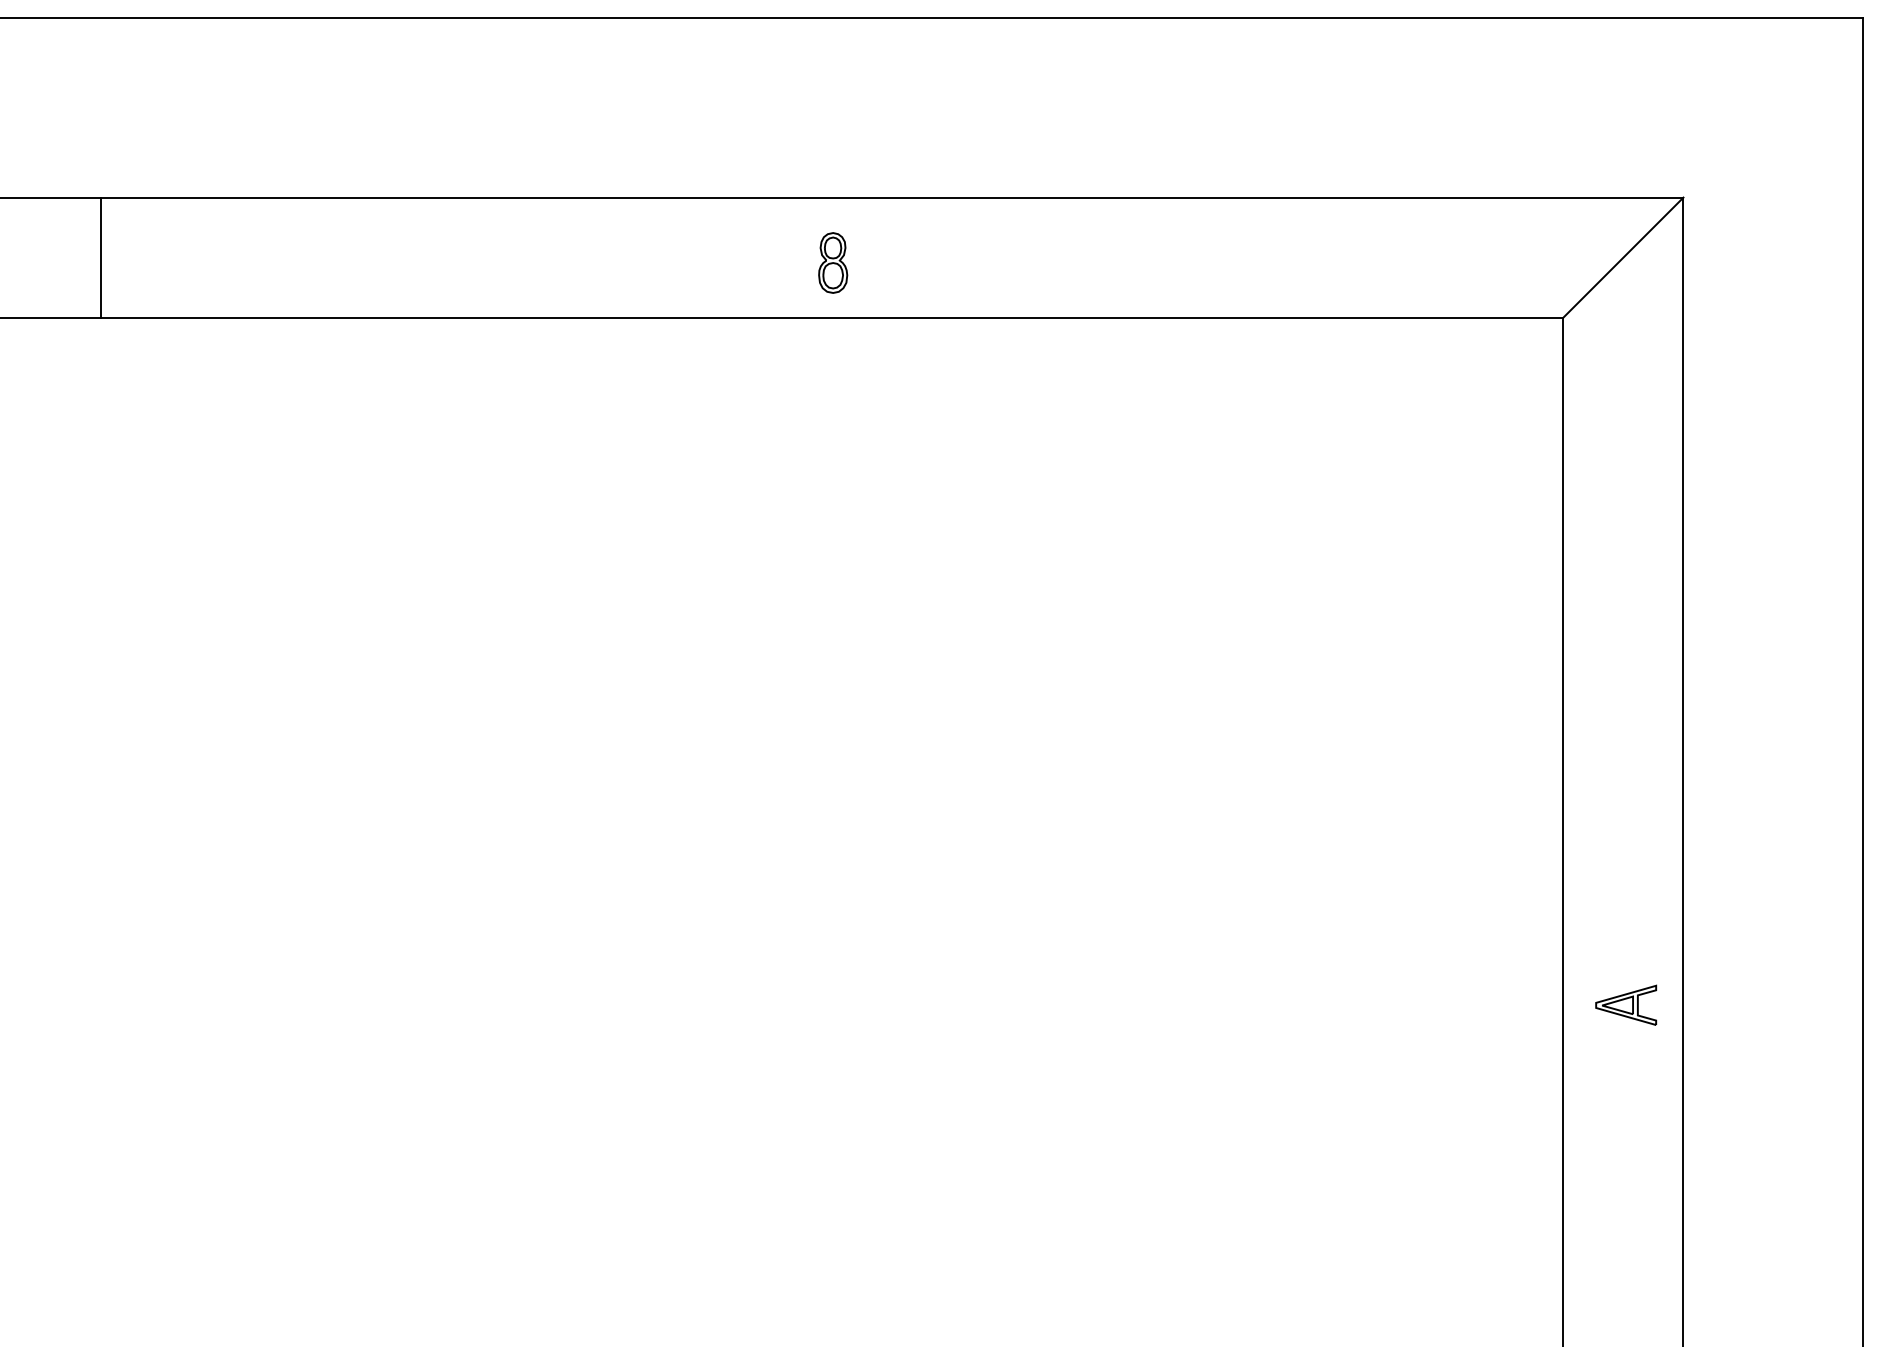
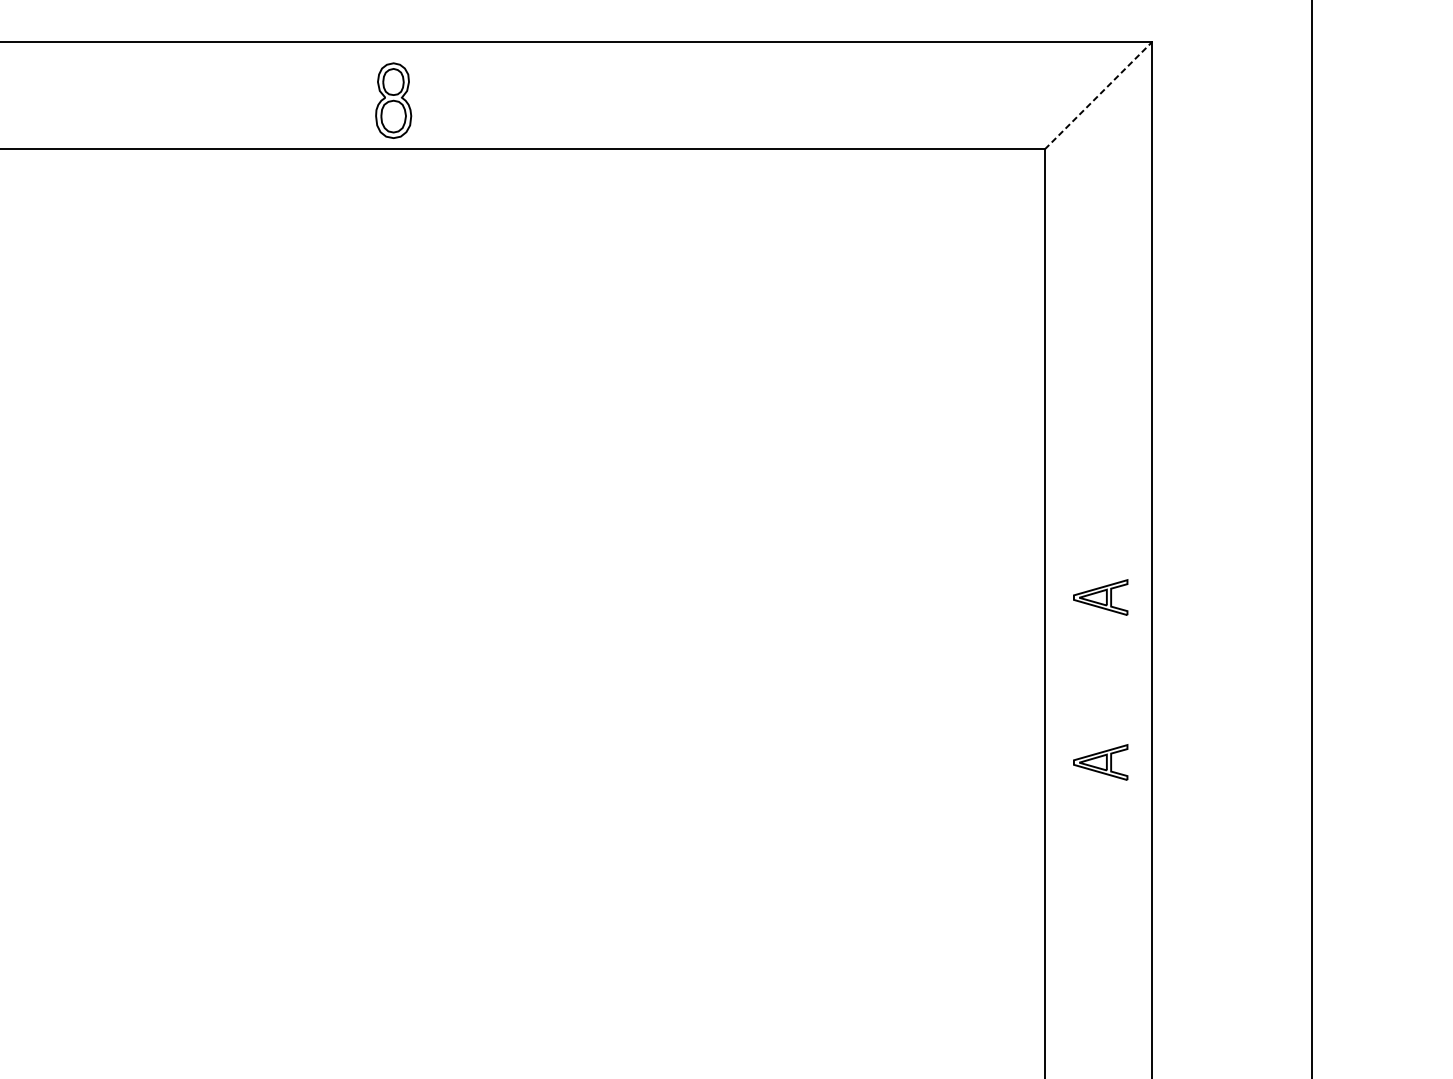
line: (1623, 257) -> (1098, 95), solid -> dashed
part: (833, 262) -> (394, 100), size x1.4
part: (1626, 819) -> (1101, 596), added

